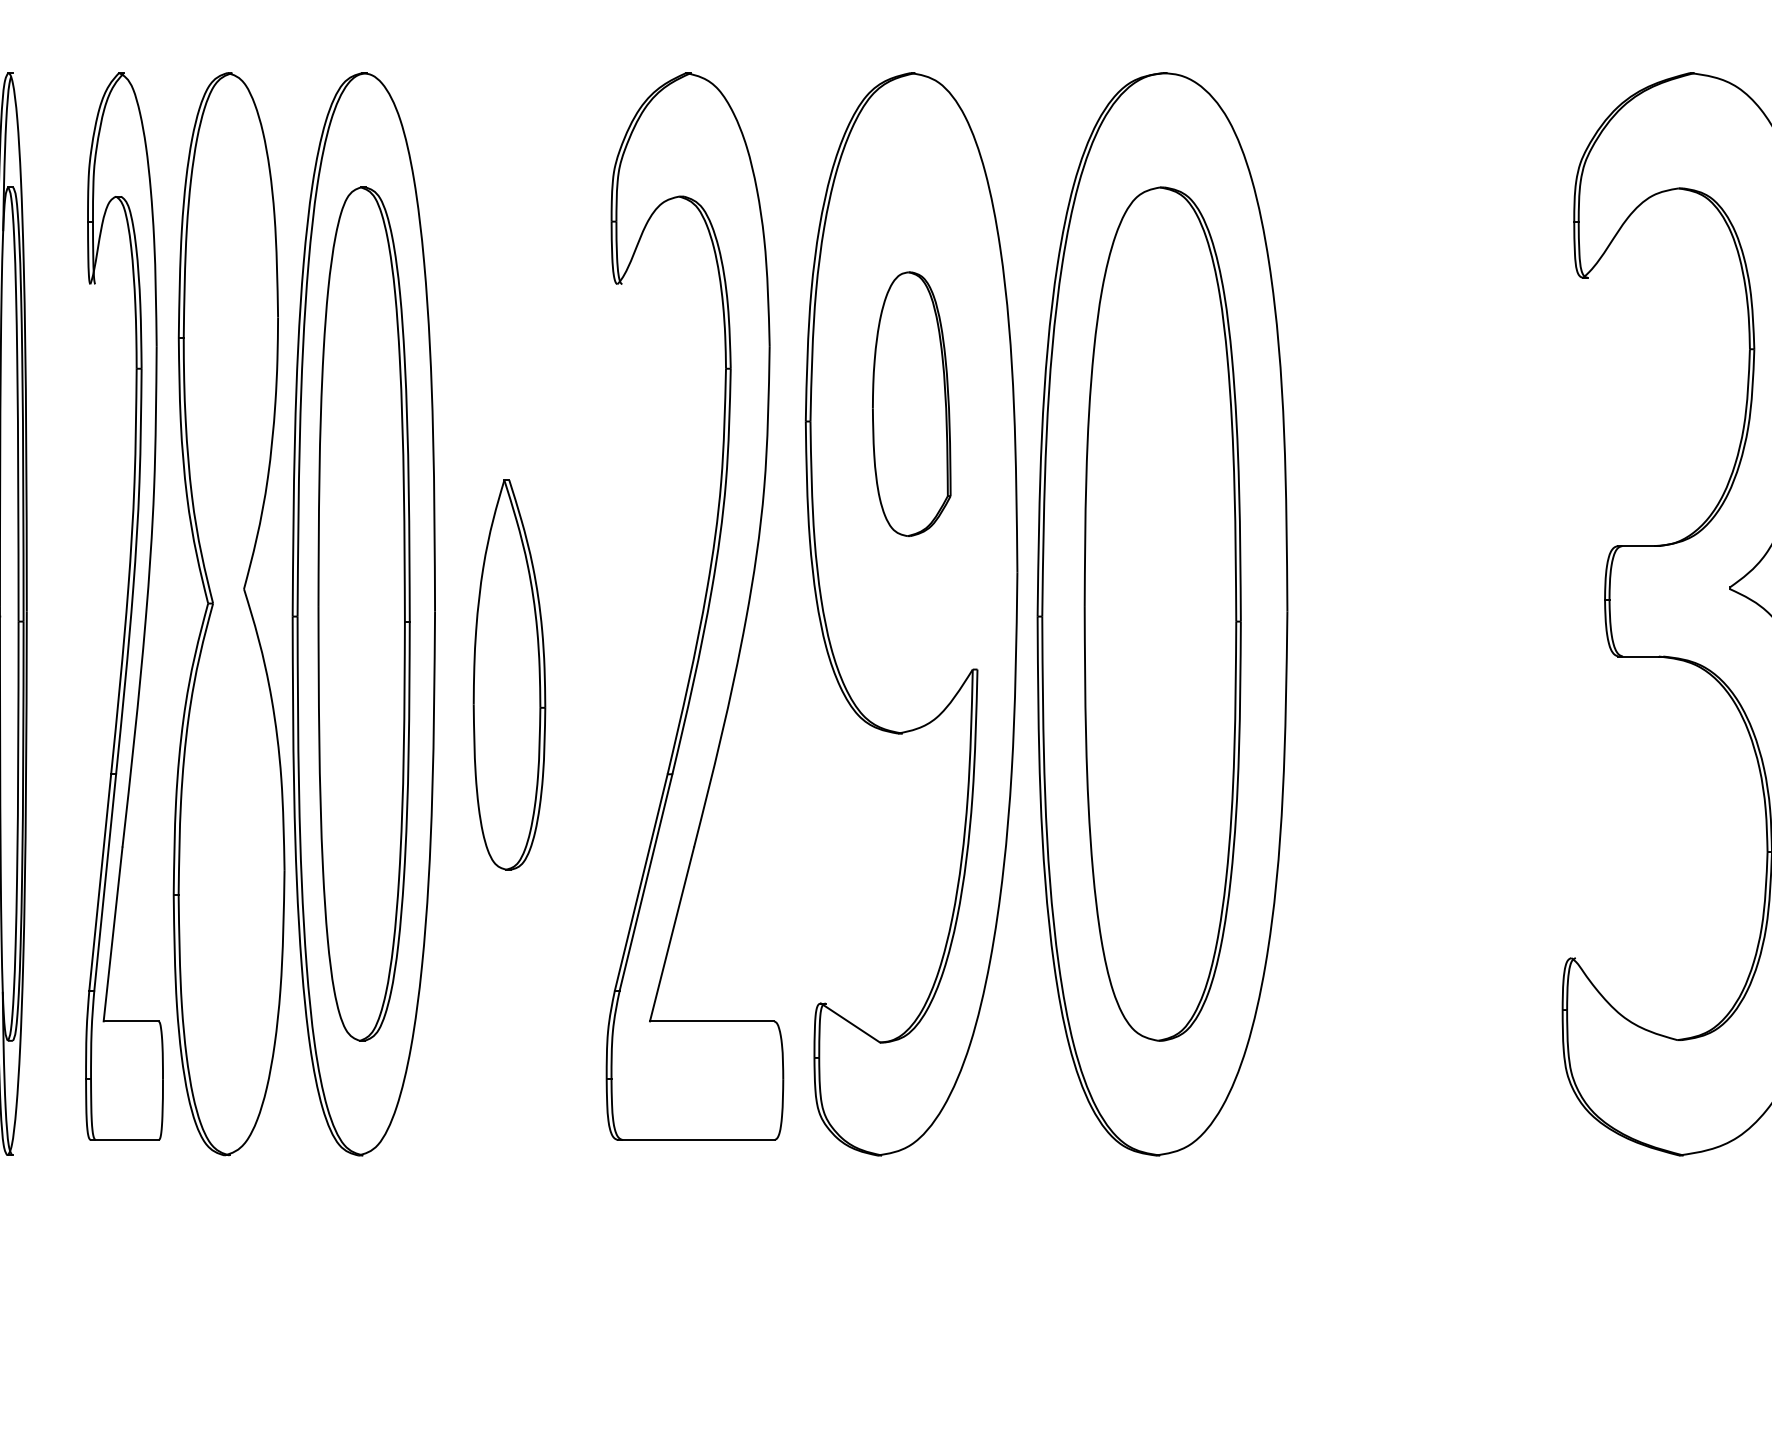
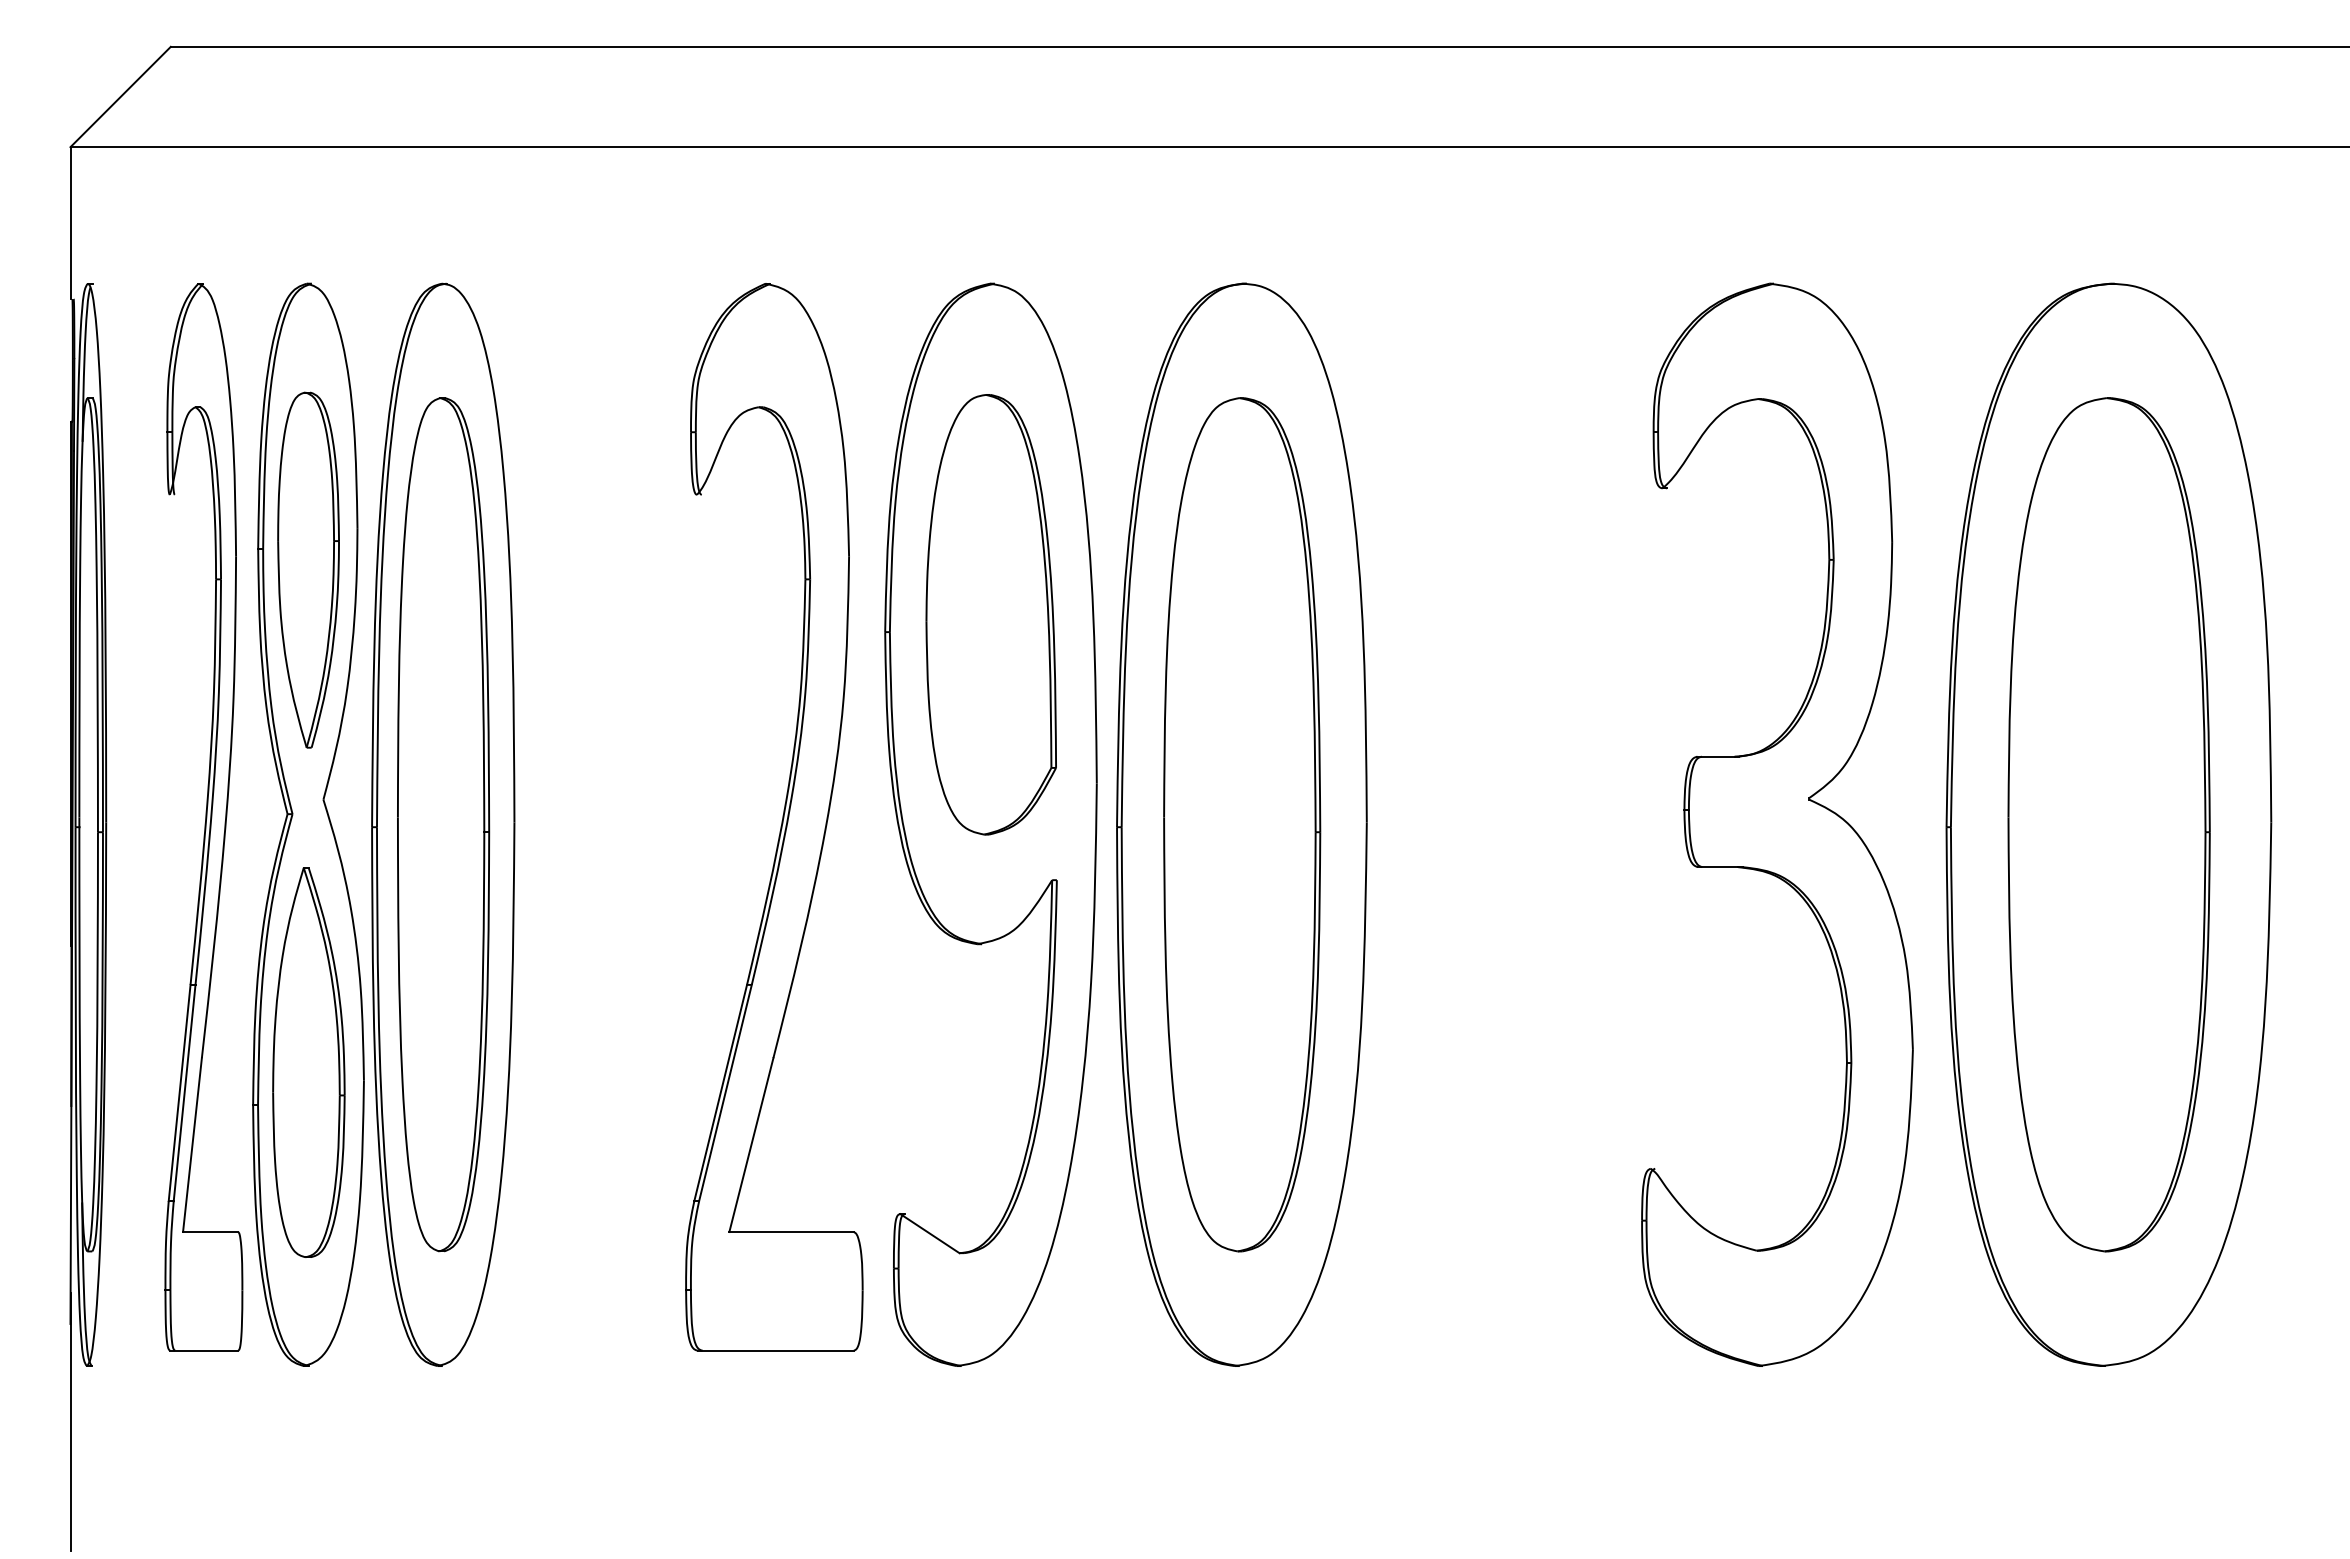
part: (229, 358) -> (308, 569), added
part: (911, 403) -> (990, 614), size x1.67
part: (509, 674) -> (308, 1062), moved

